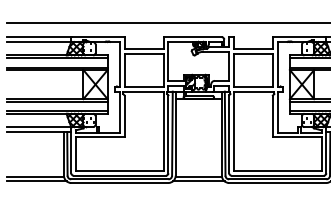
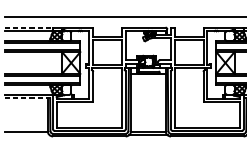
line: (39, 37) -> (29, 27), solid -> dashed
line: (39, 131) -> (29, 98), solid -> dashed
line: (36, 181) -> (27, 135), removed

